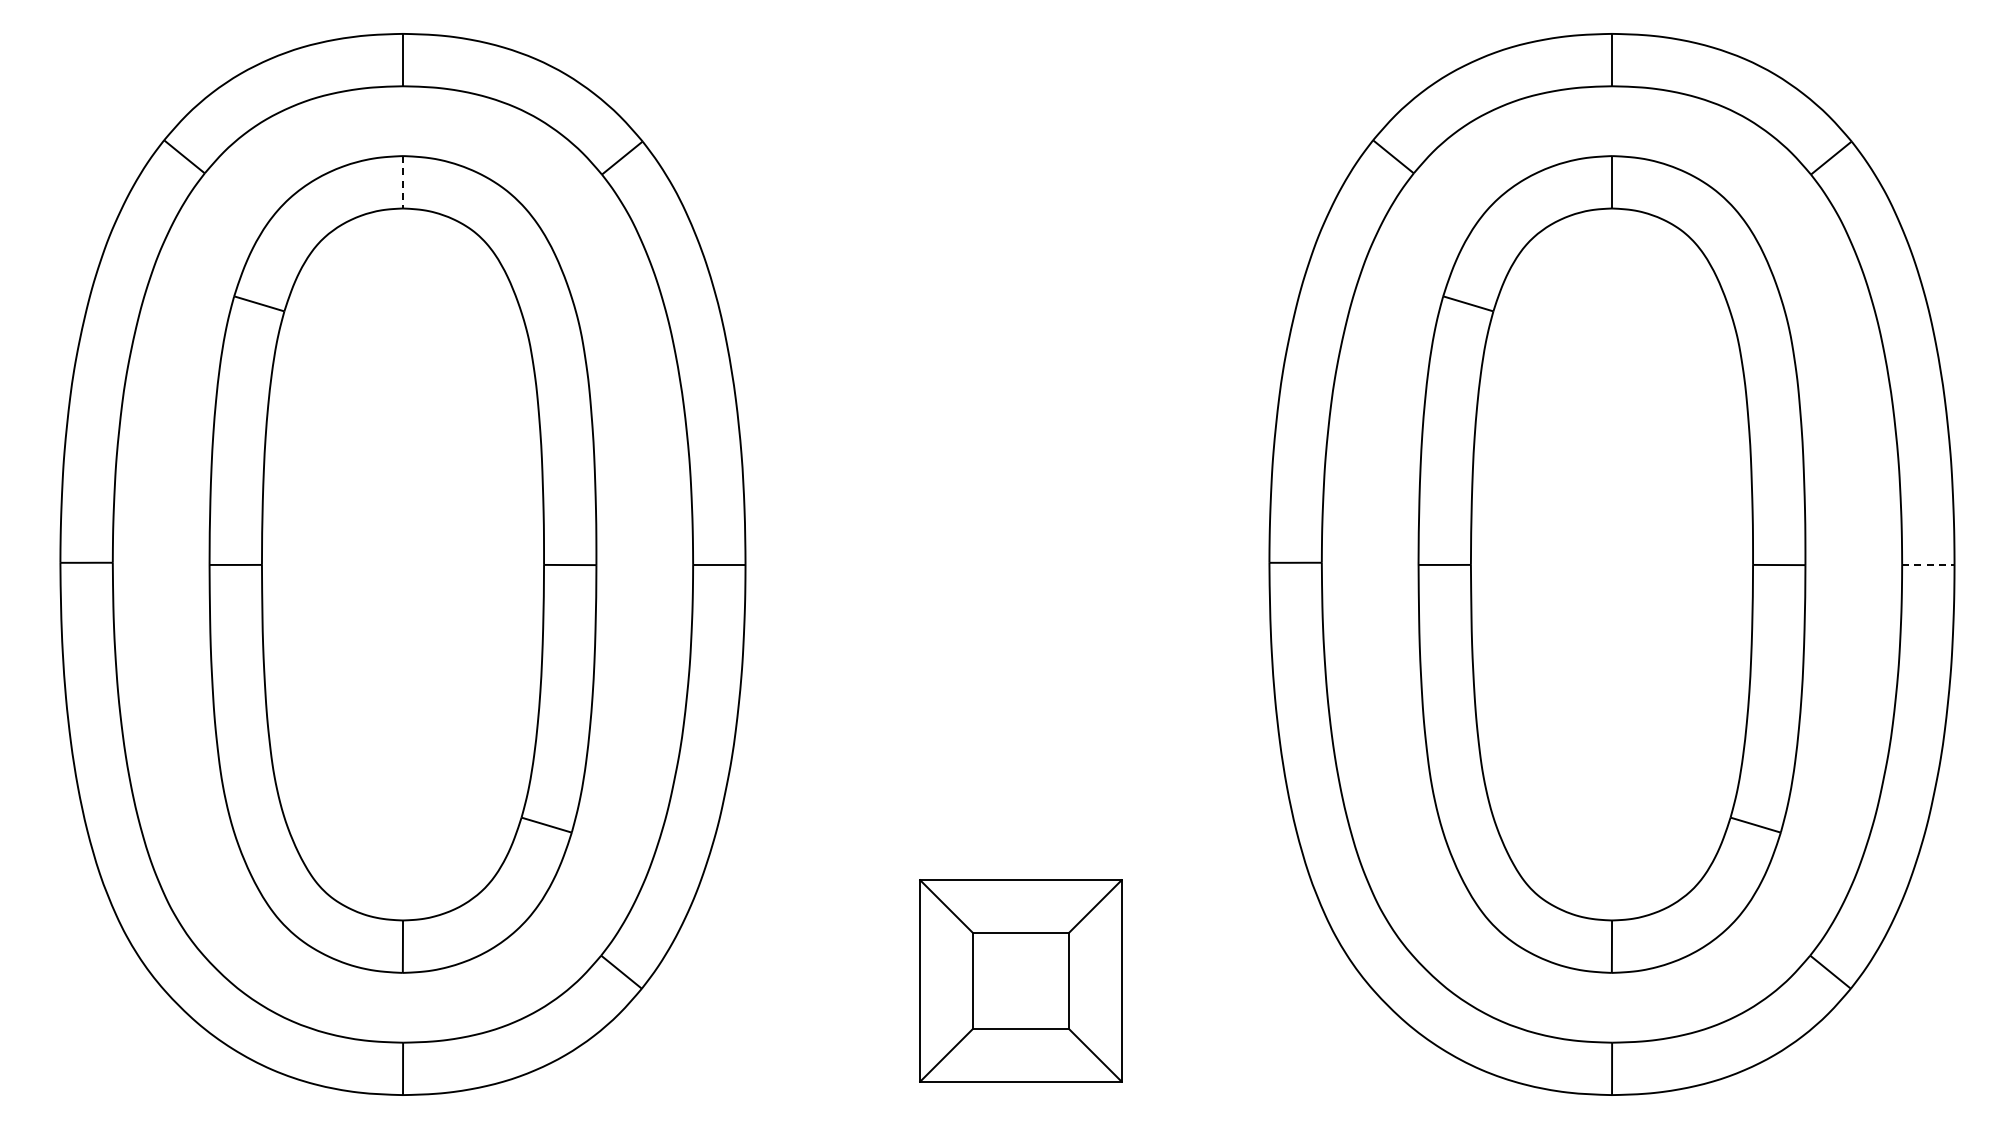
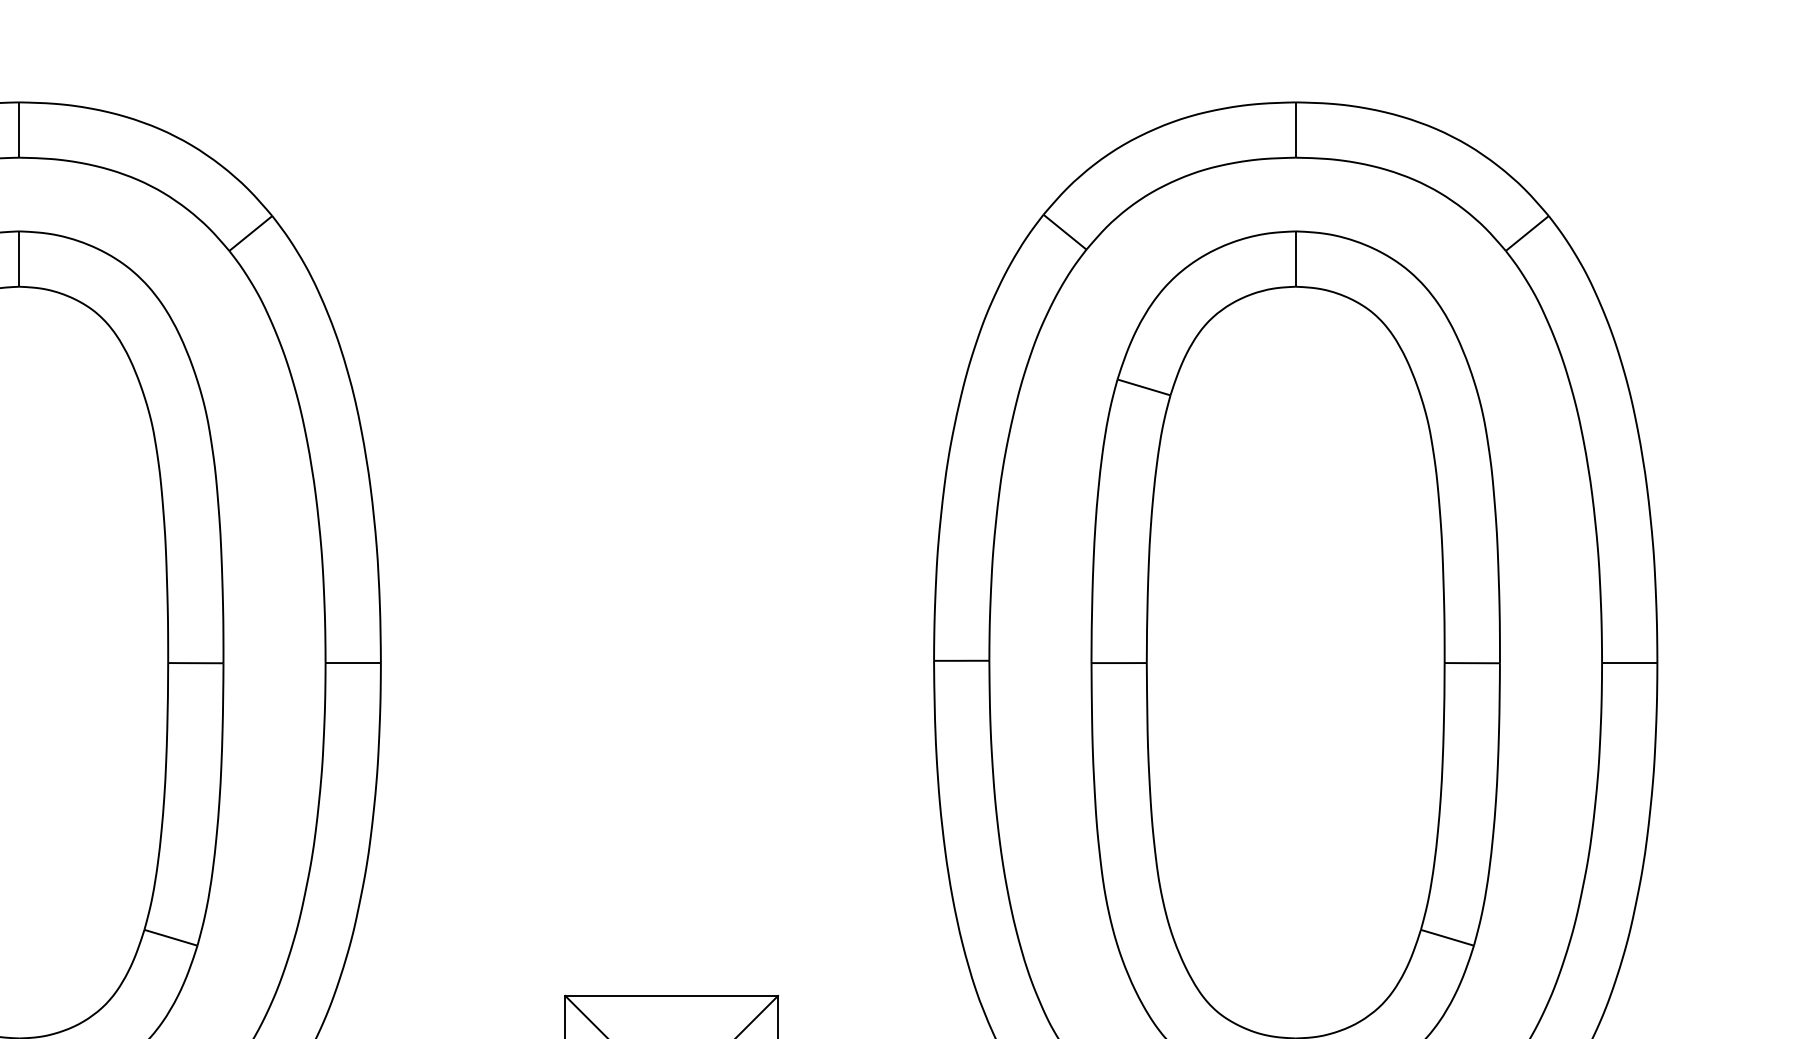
line: (403, 182) -> (19, 259), dashed -> solid
line: (1928, 564) -> (1629, 662), dashed -> solid

